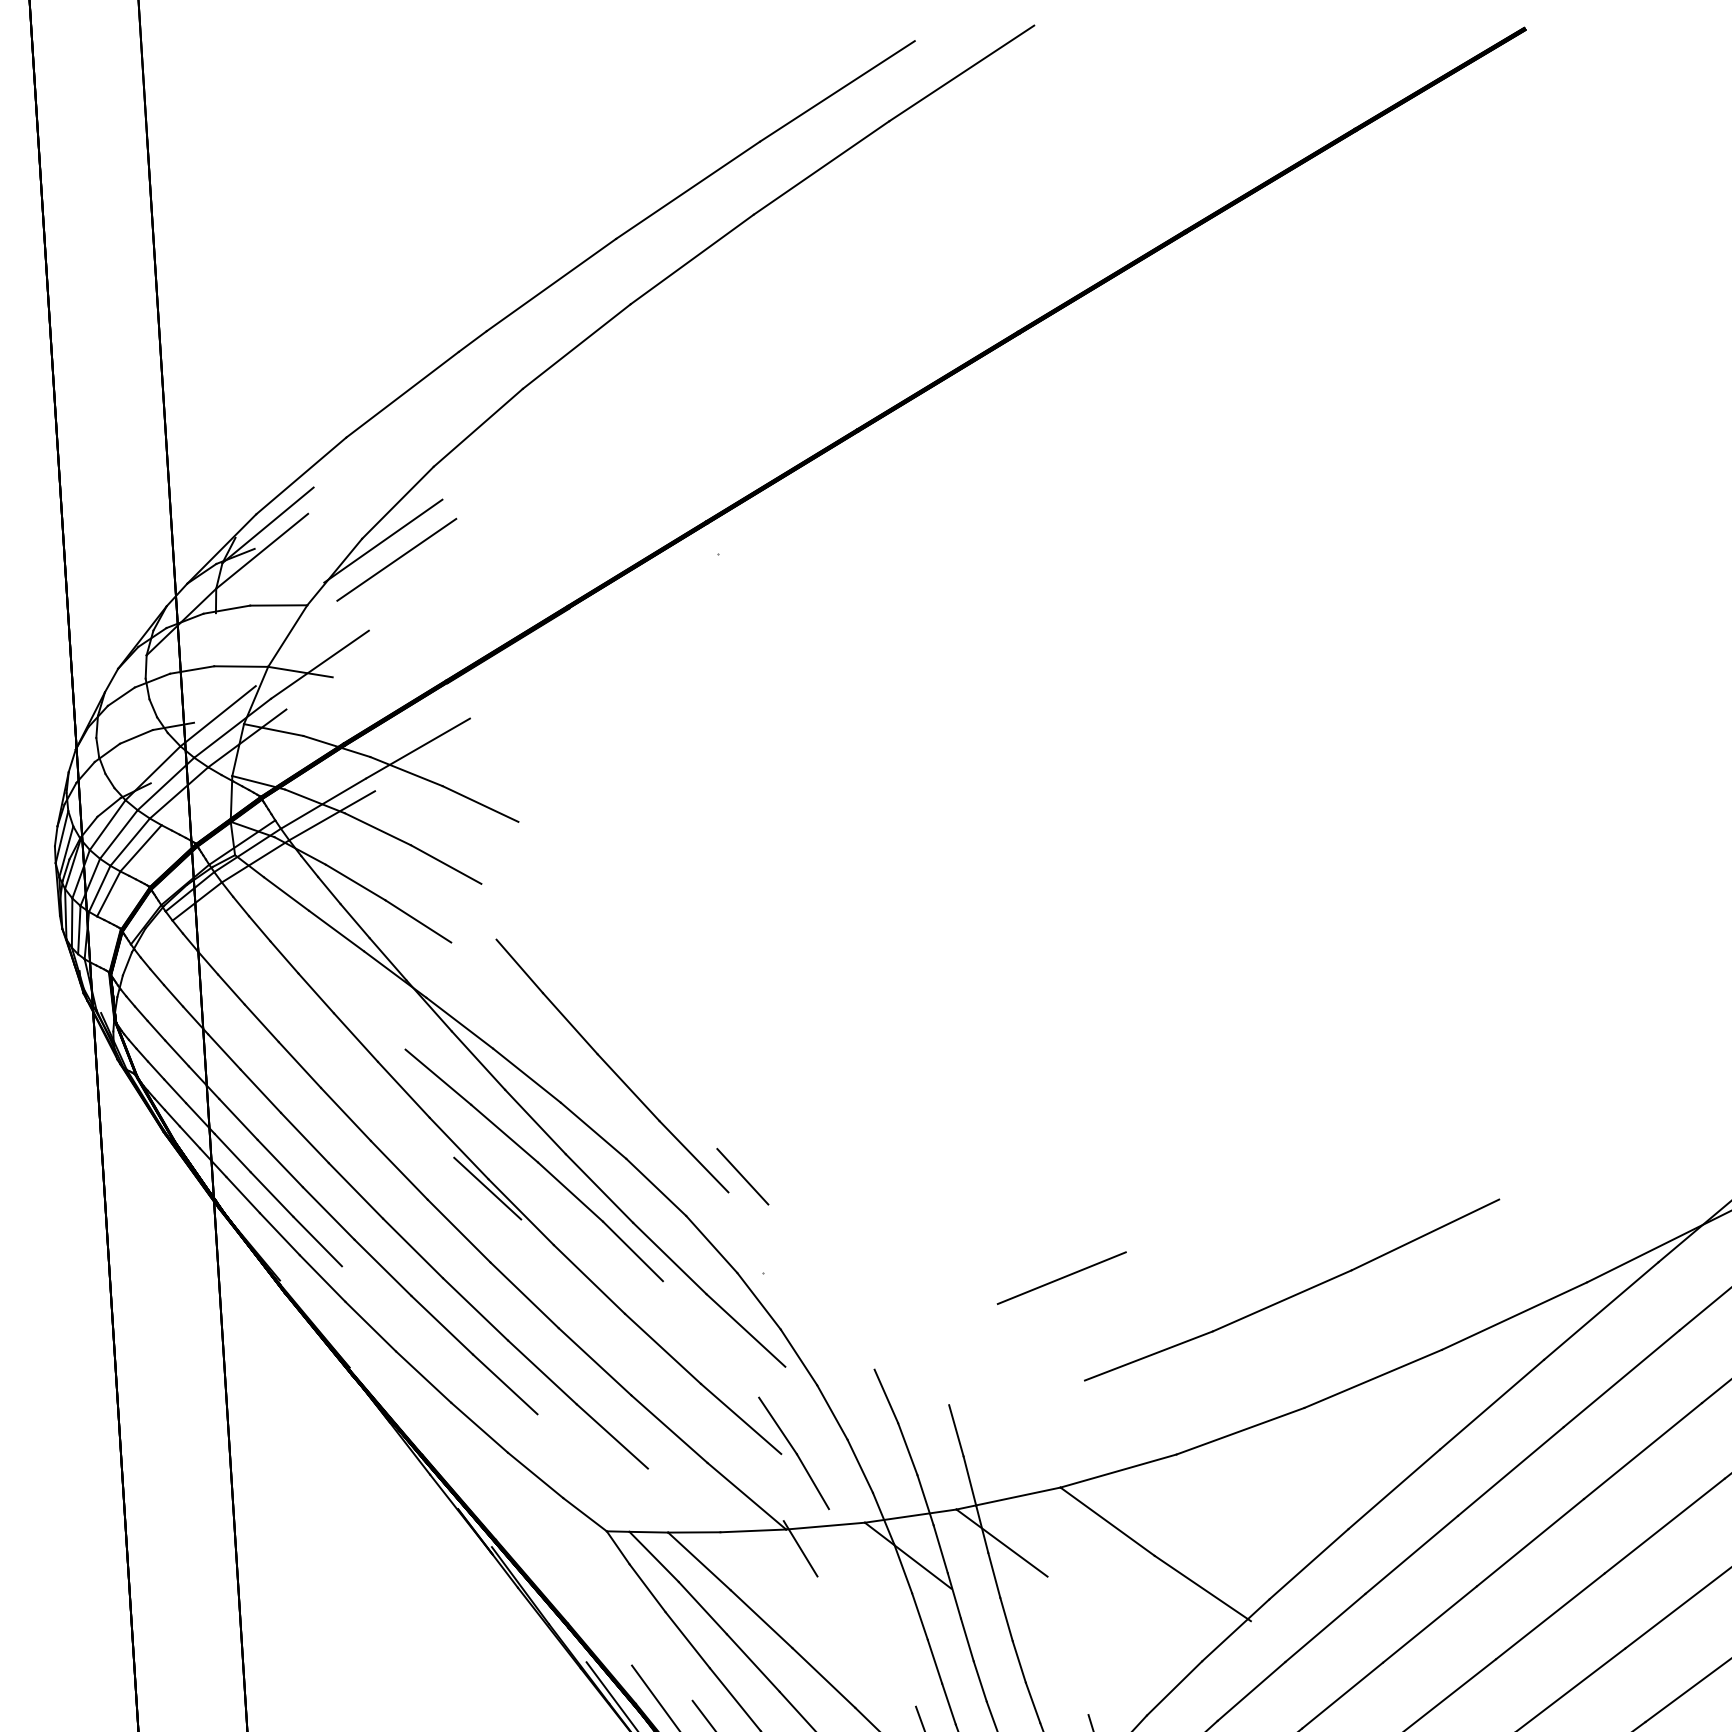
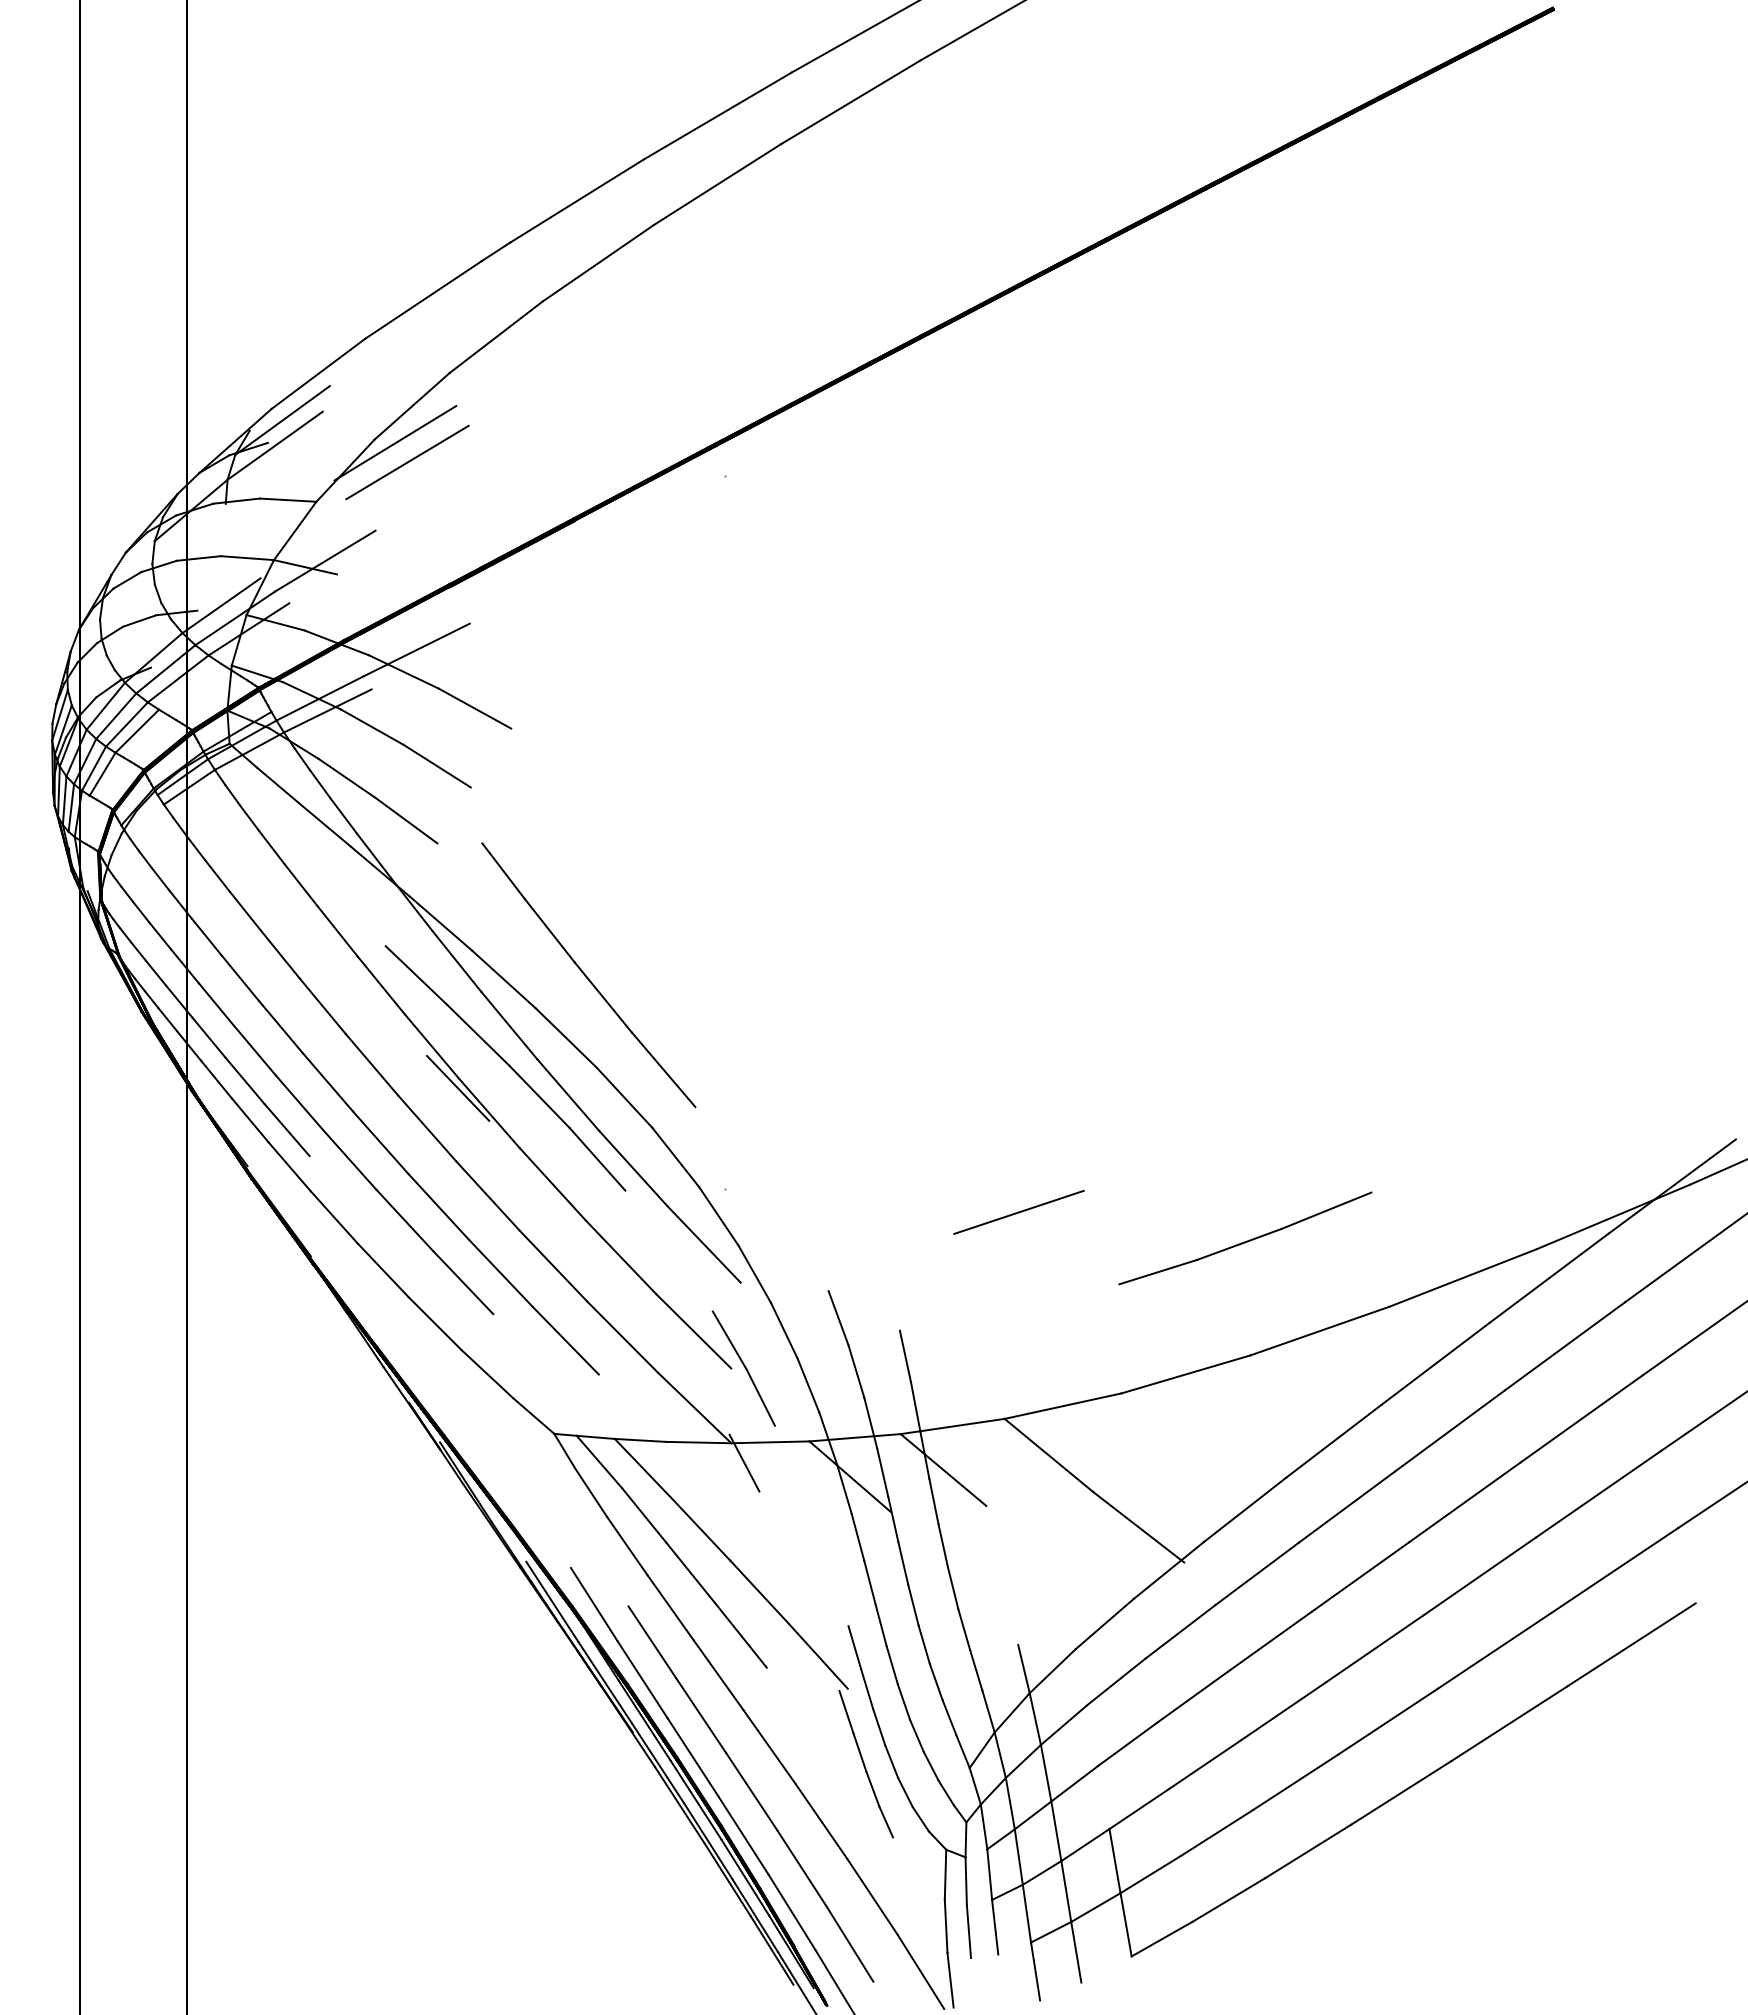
line: (742, 1176) -> (710, 1092), removed
part: (1292, 1290) -> (1245, 1238), size x0.6

